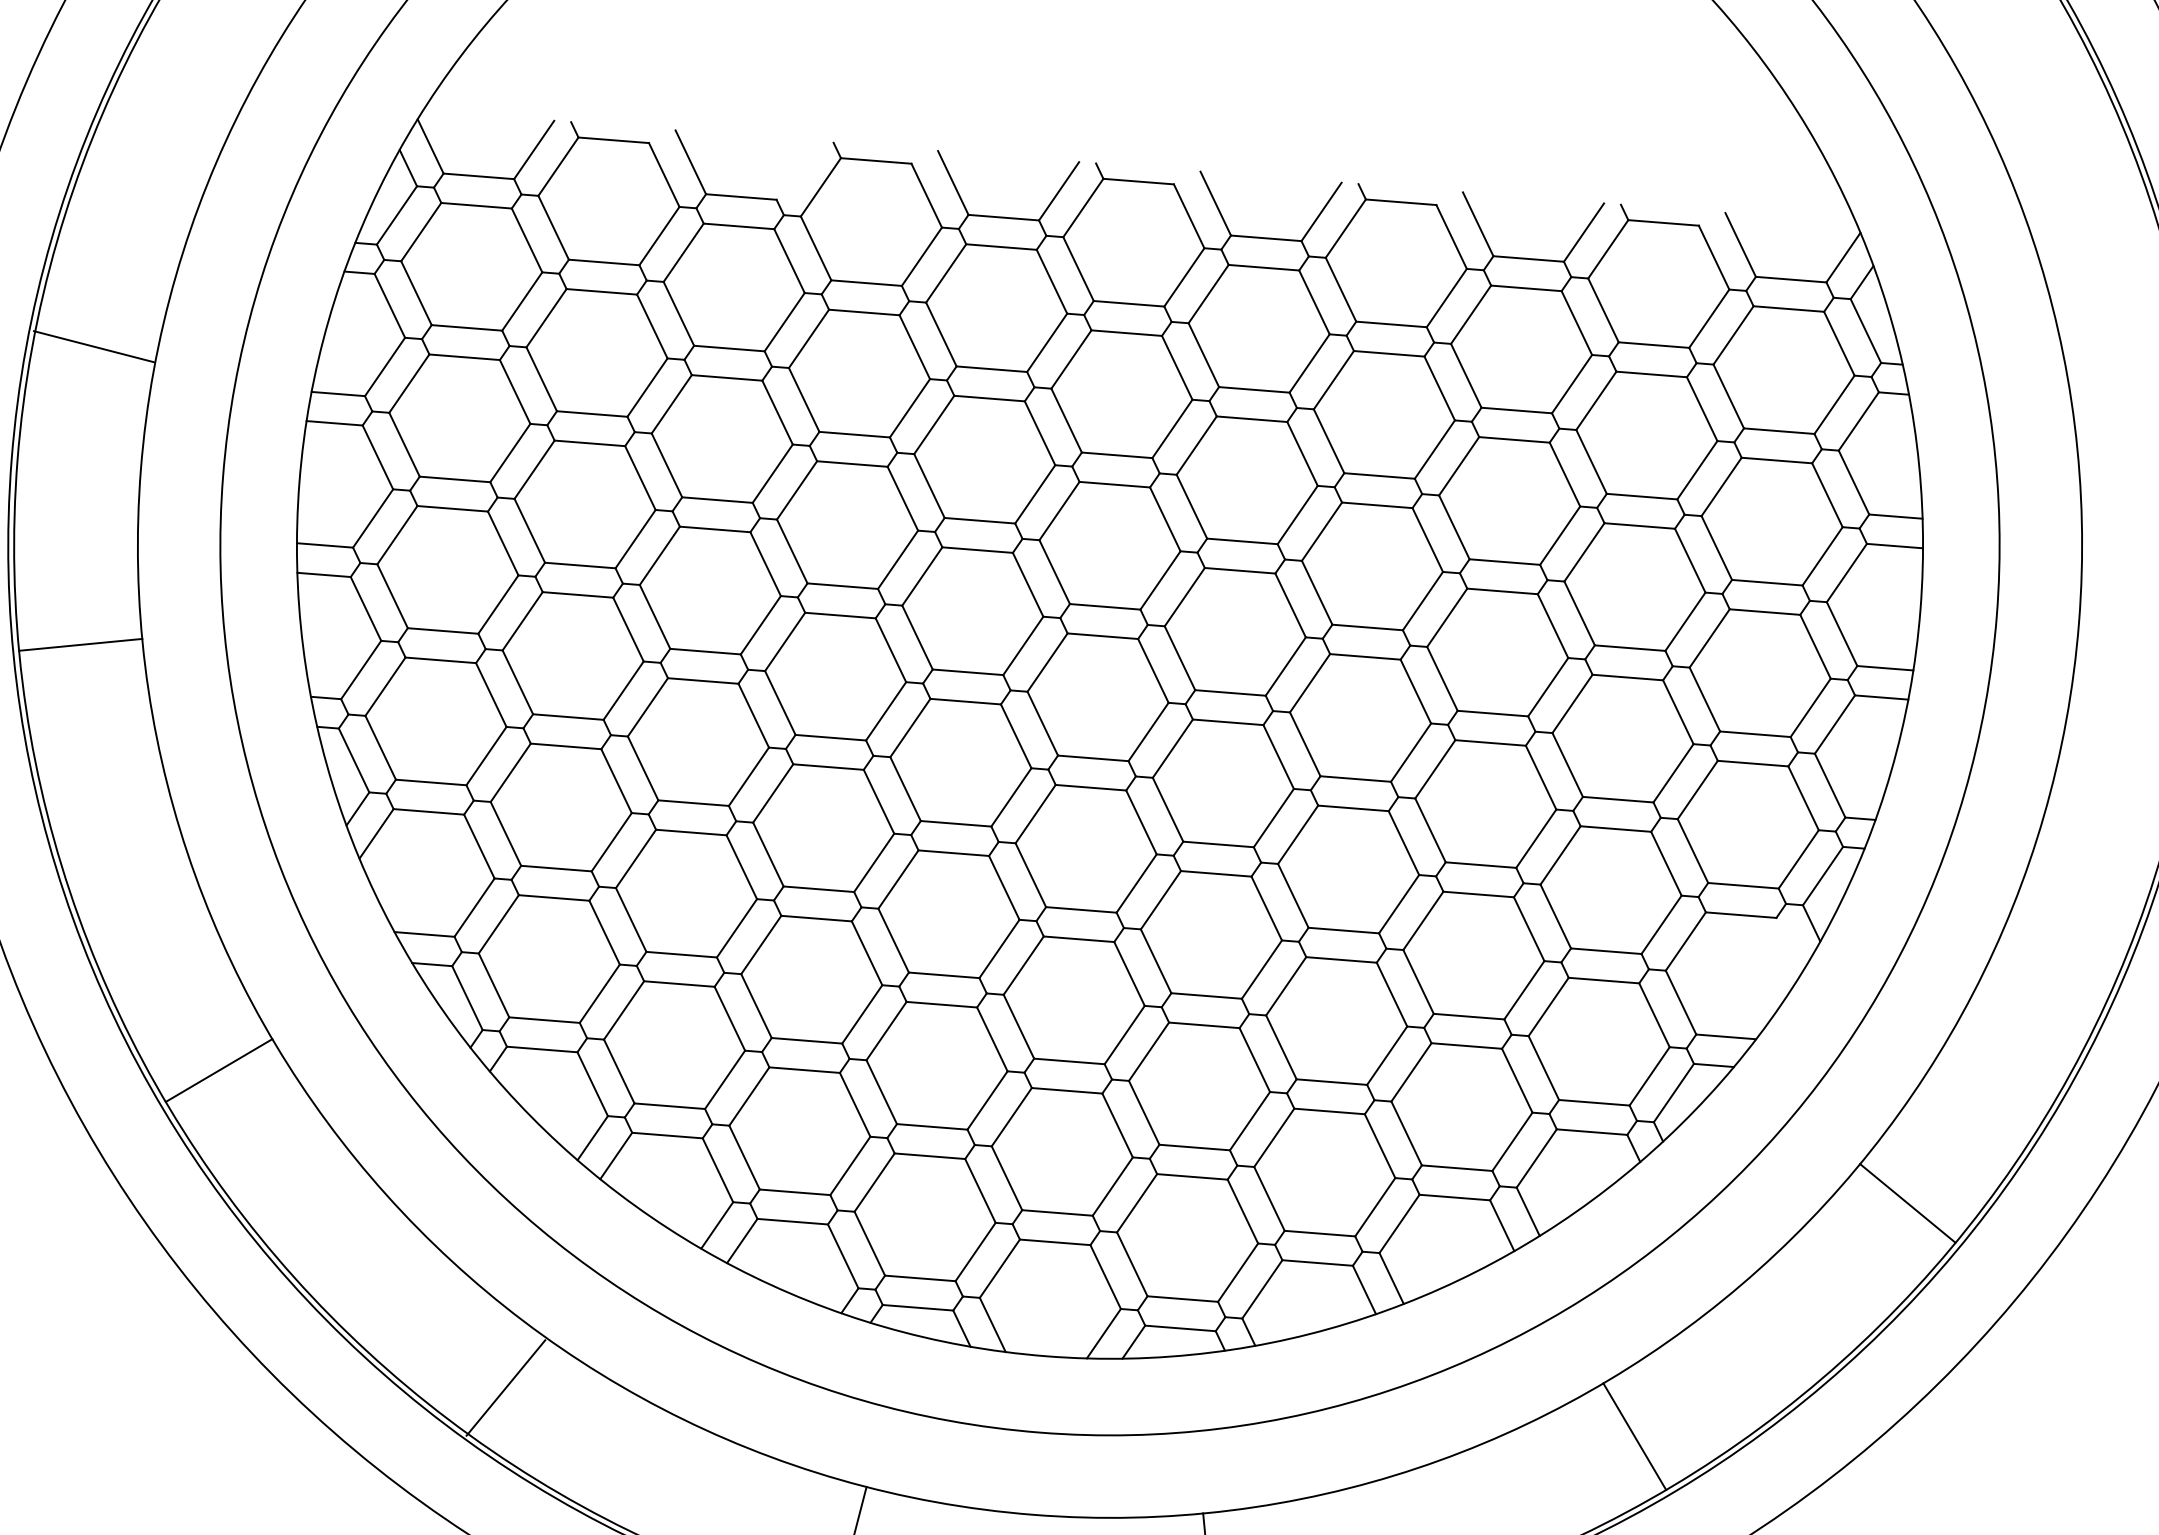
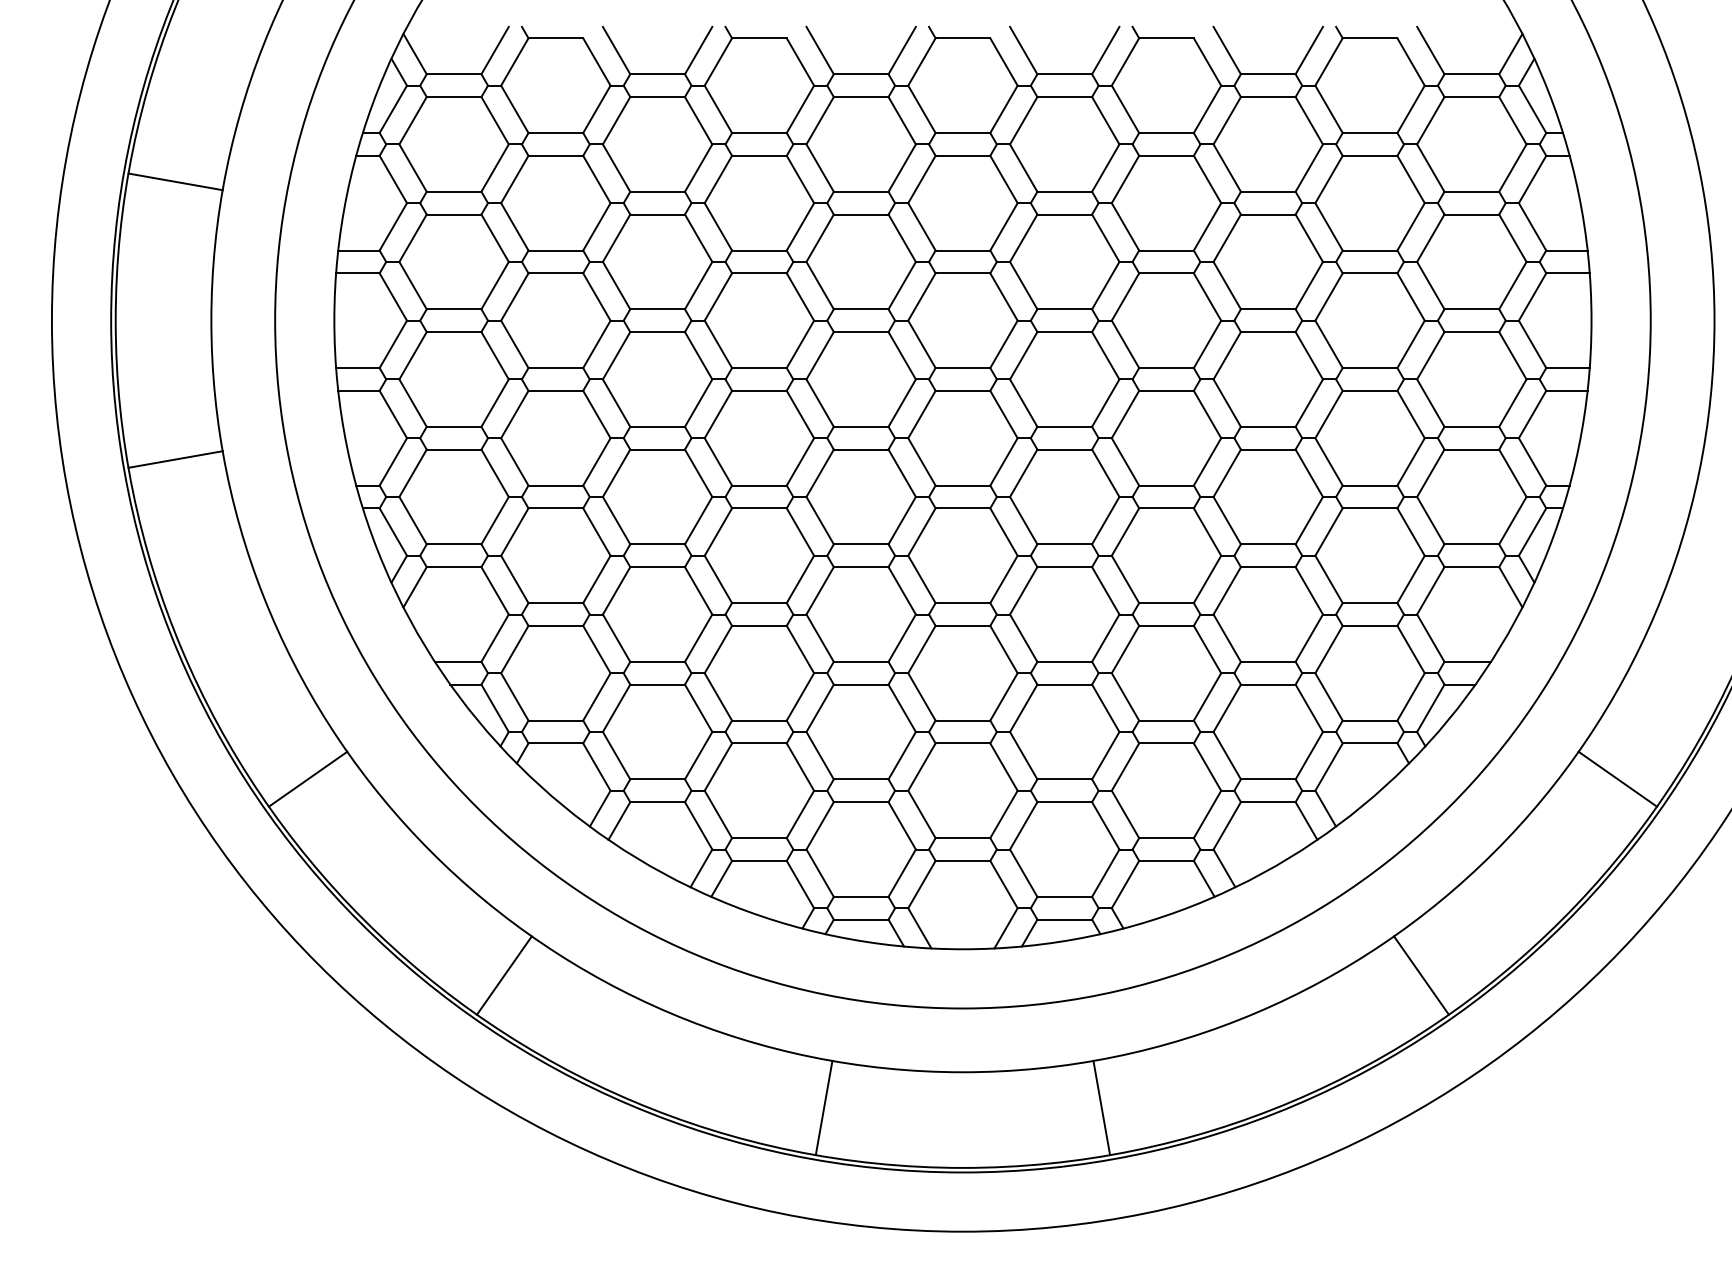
line: (796, 170) -> (698, 50), added
line: (93, 346) -> (175, 181), moved
line: (1788, 945) -> (1510, 587), added
line: (506, 1387) -> (504, 975), moved

